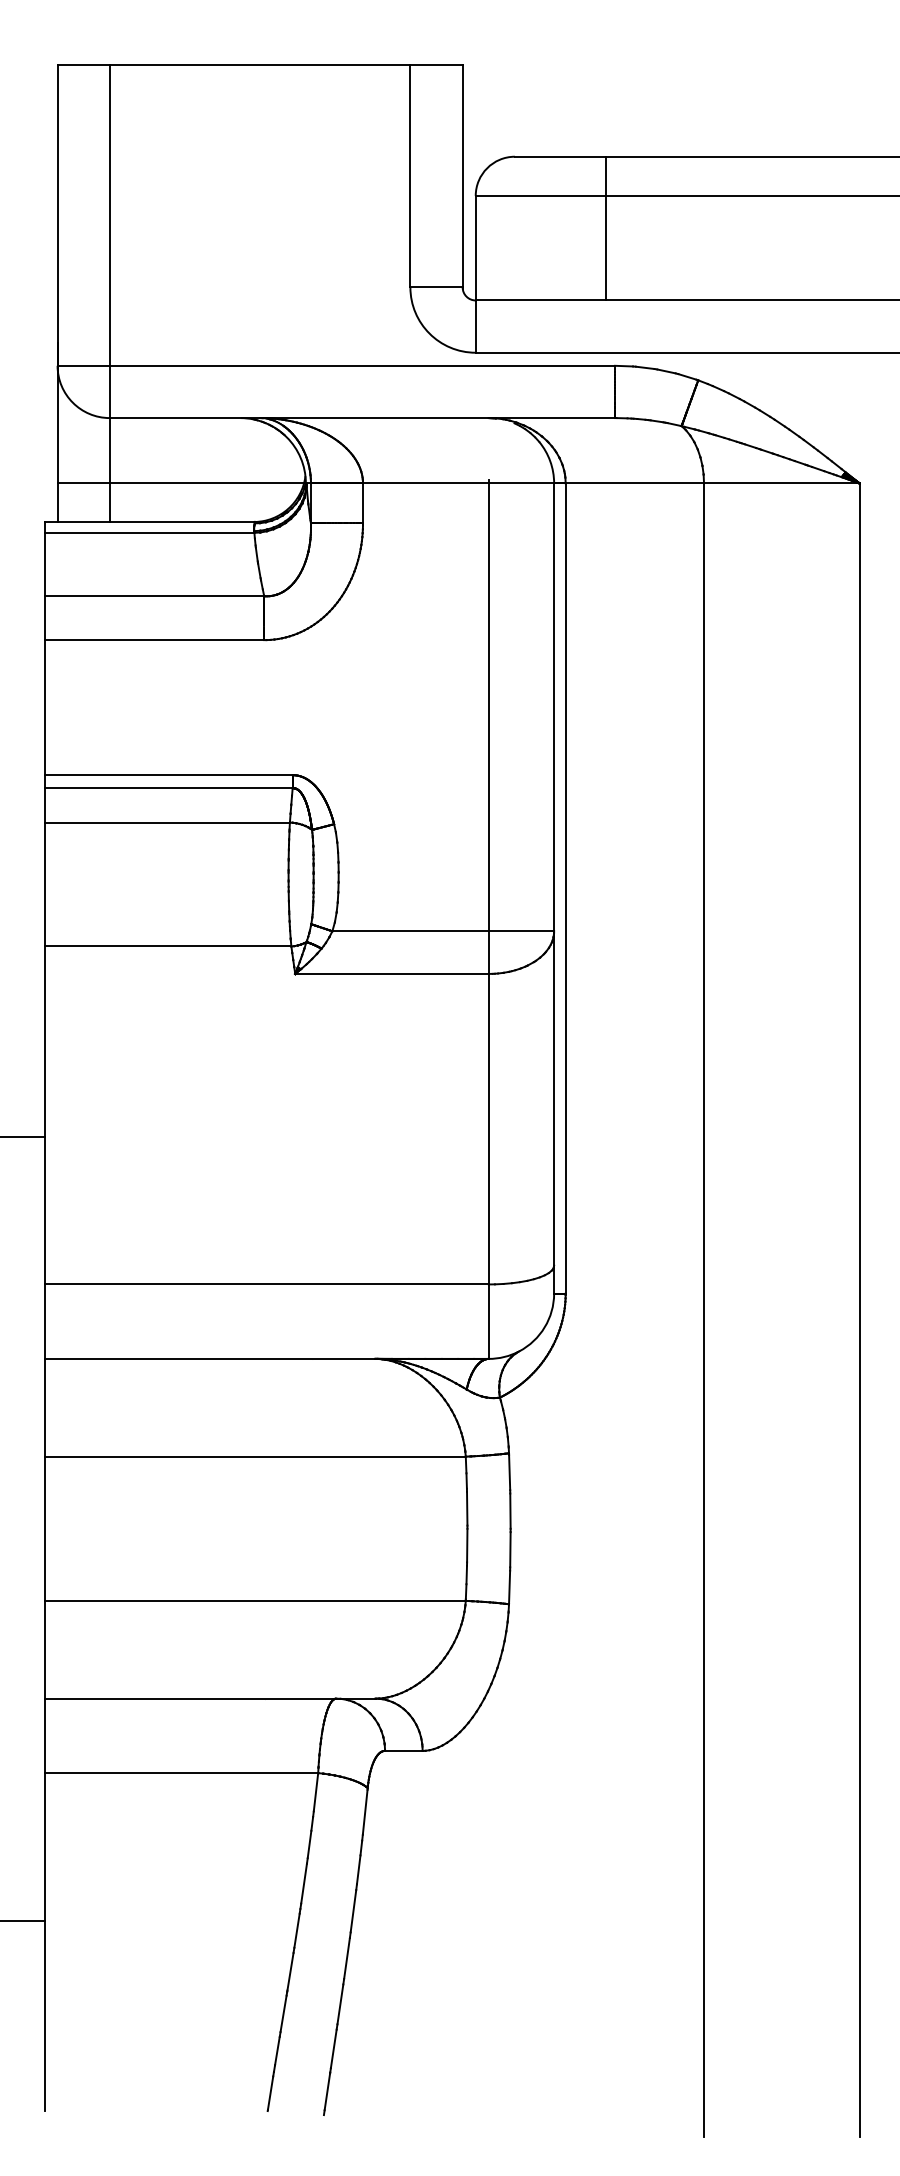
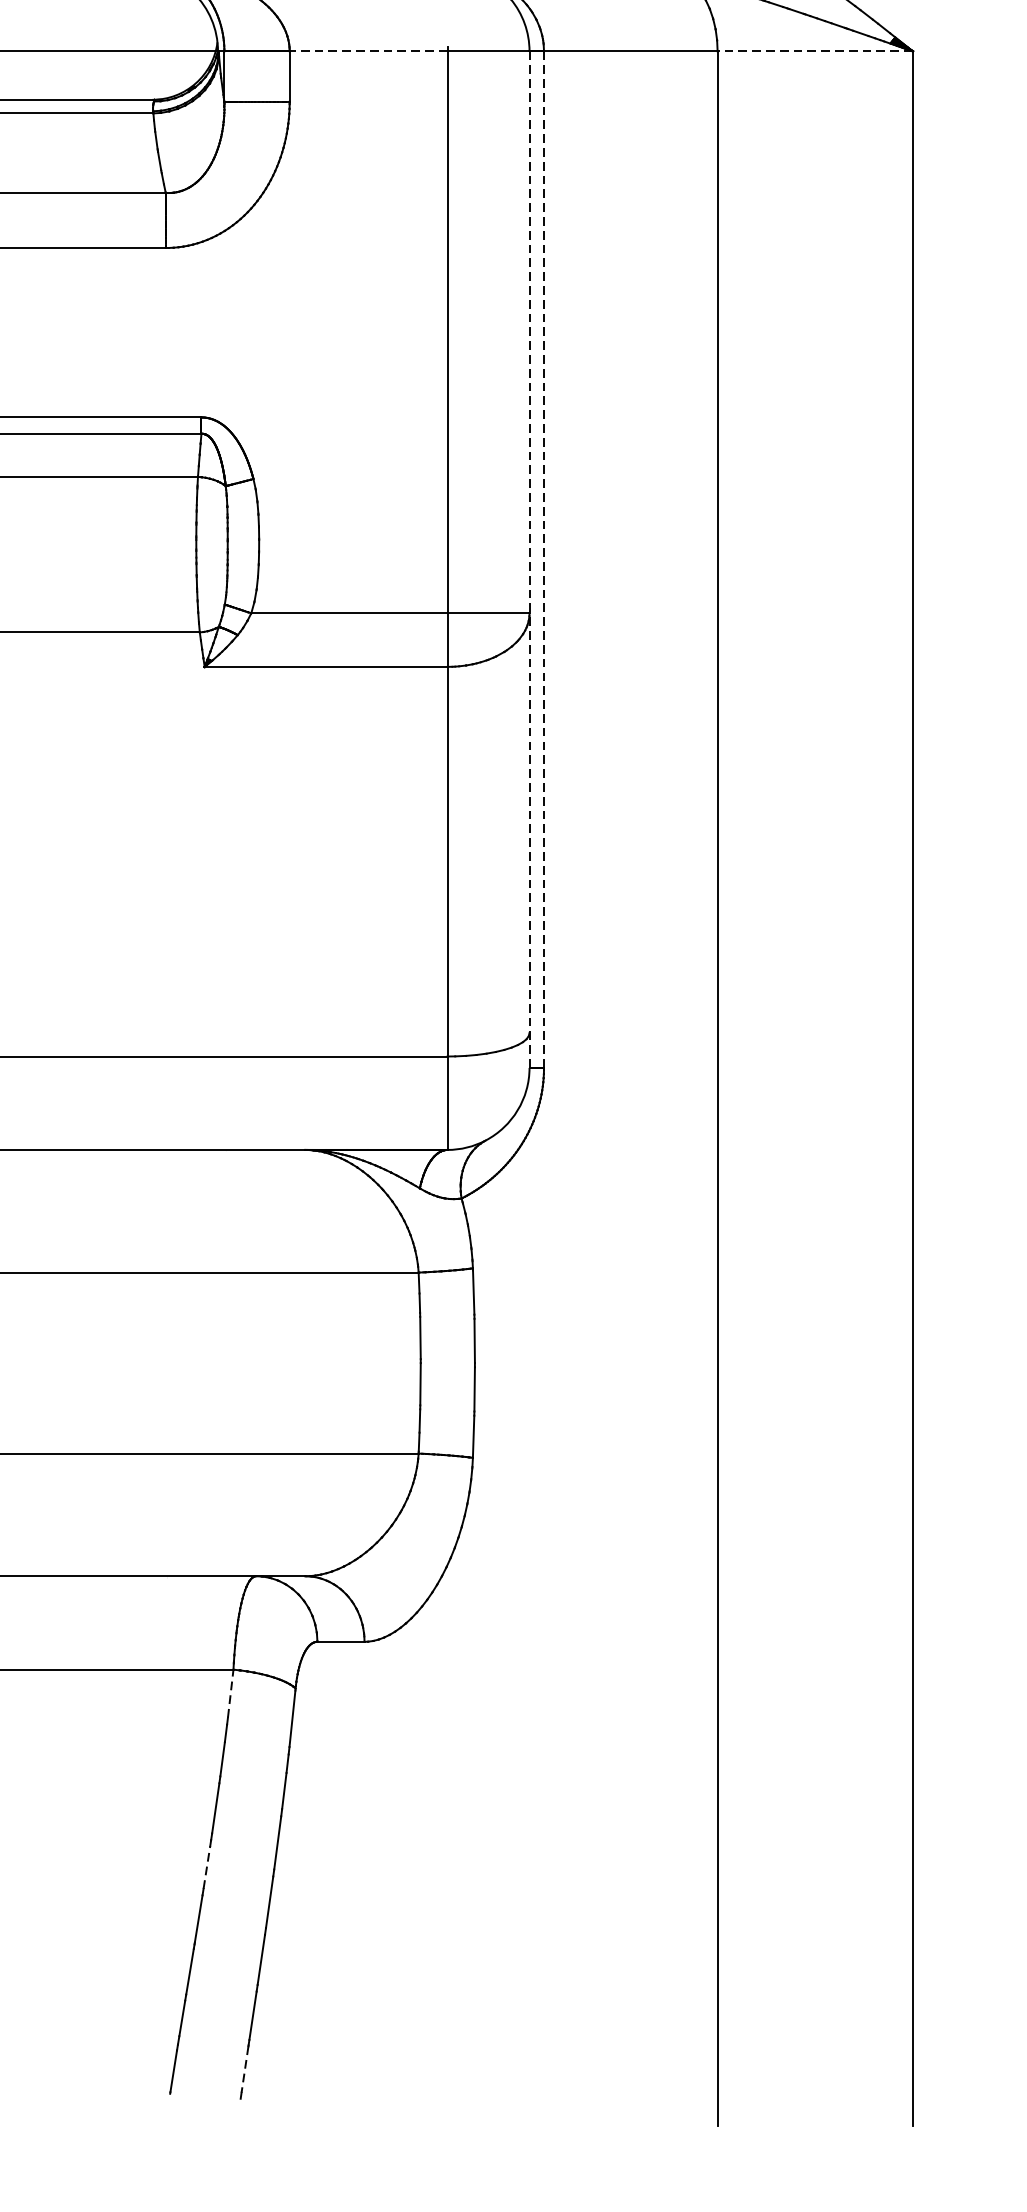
line: (425, 483) -> (368, 51), solid -> dashed
line: (781, 483) -> (814, 51), solid -> dashed
line: (554, 889) -> (529, 560), solid -> dashed
line: (565, 889) -> (543, 560), solid -> dashed
line: (316, 1791) -> (231, 1692), solid -> dashed
line: (297, 1930) -> (207, 1867), solid -> dashed
line: (327, 2091) -> (245, 2069), solid -> dashed

